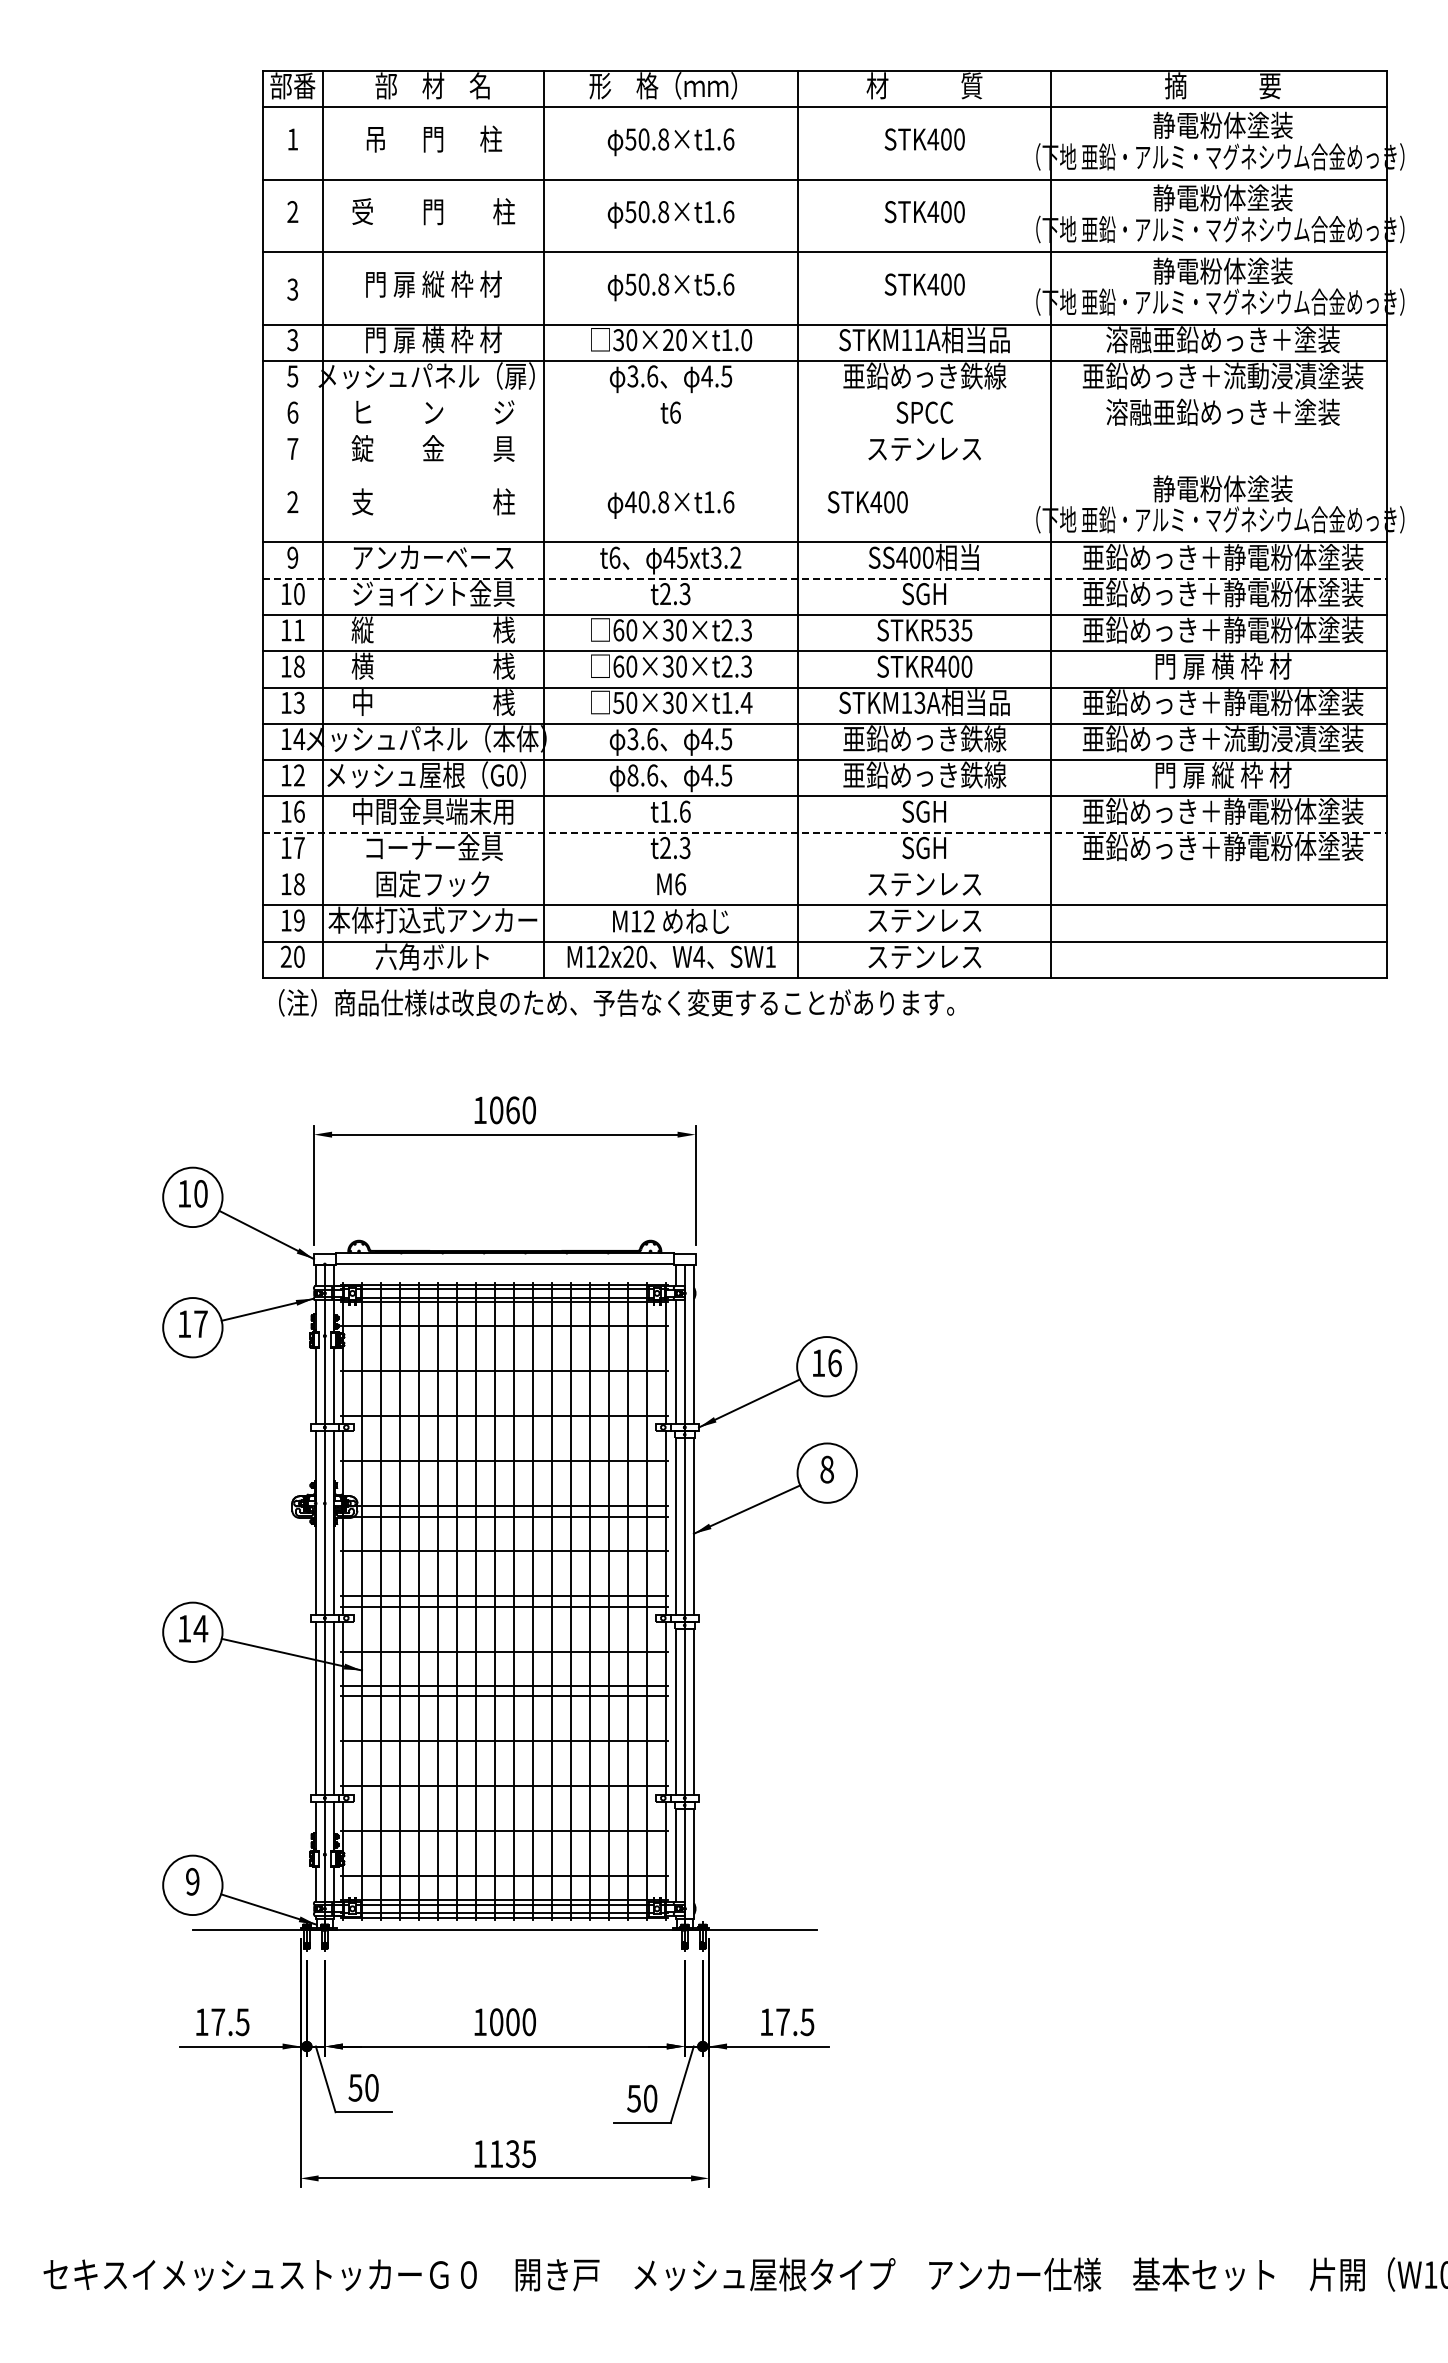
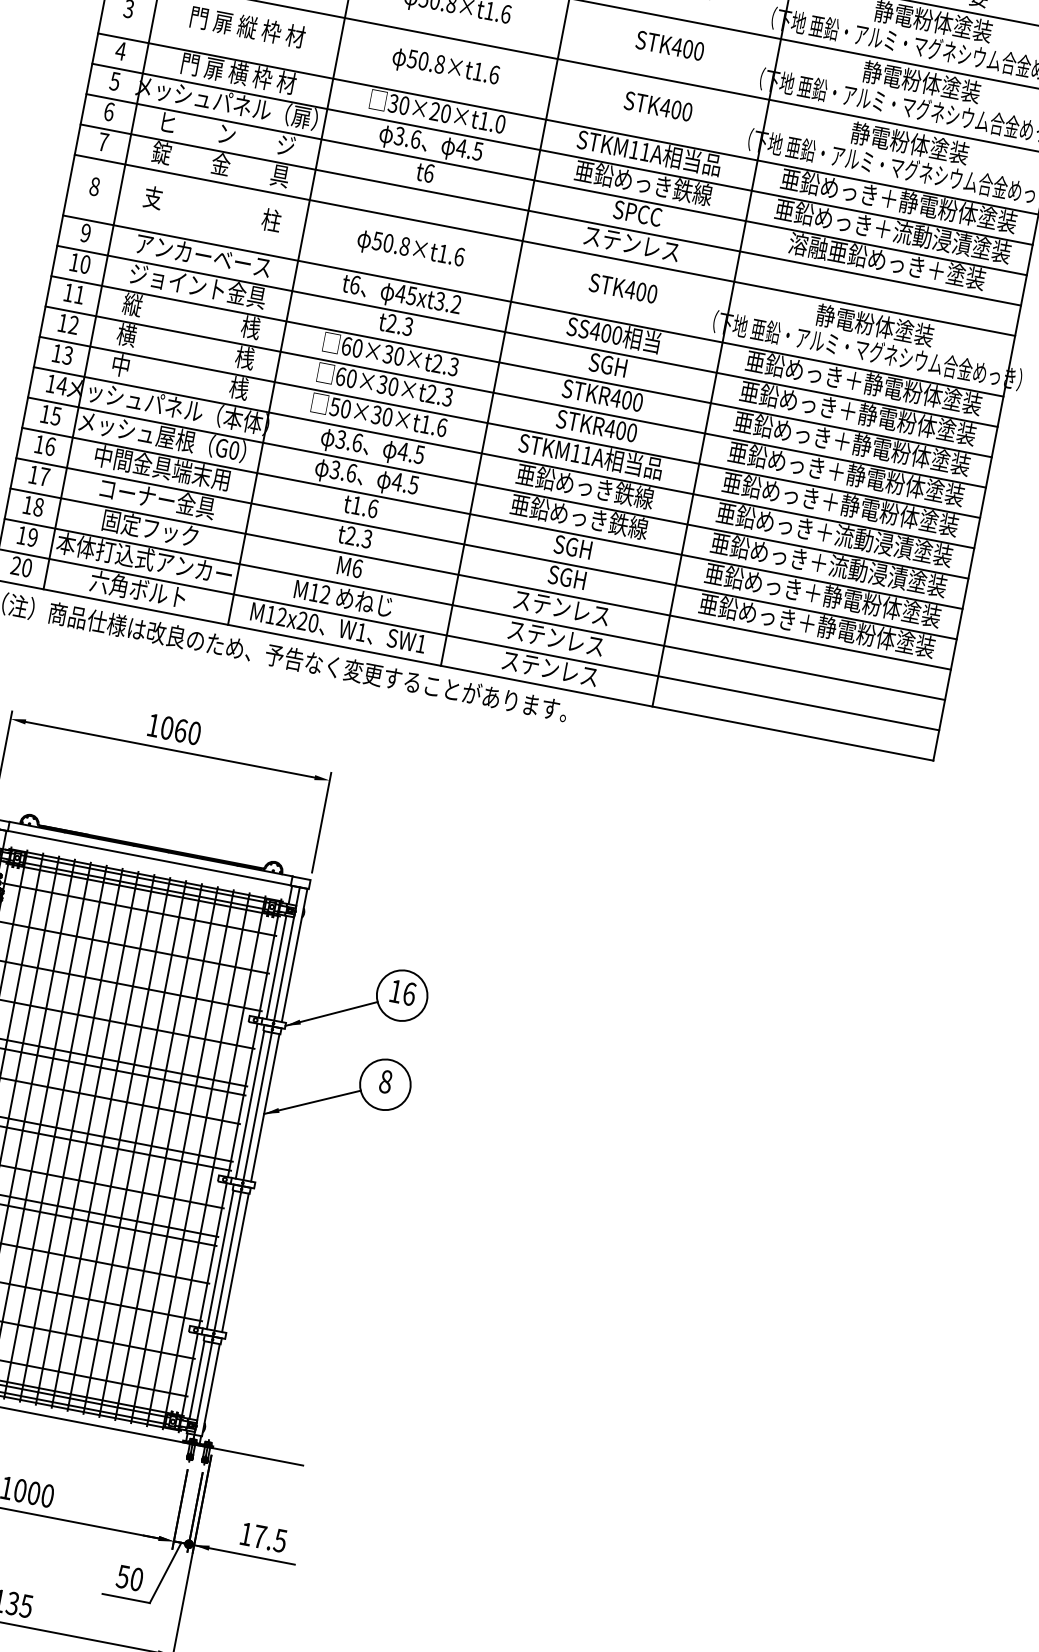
text: (708, 284) -> (477, 71), 50.8×t5.6 -> 50.8×t1.6
text: (1222, 339) -> (898, 200), 溶融亜鉛めっき＋塗装 -> 亜鉛めっき＋静電粉体塗装
text: (292, 340) -> (120, 51), 3 -> 4
line: (824, 397) -> (556, 184), added
line: (824, 433) -> (550, 214), added
line: (824, 469) -> (544, 244), added
text: (292, 502) -> (94, 186), 2 -> 8
text: (630, 502) -> (377, 241), 40.8×t1.6 -> 50.8×t1.6
text: (867, 502) -> (623, 288), moved
line: (825, 578) -> (528, 336), dashed -> solid
text: (953, 630) -> (626, 400), STKR535 -> STKR400
text: (1222, 665) -> (846, 472), 門 扉 横 枠 材 -> 亜鉛めっき＋静電粉体塗装
text: (299, 666) -> (73, 325), 18 -> 12
text: (746, 702) -> (441, 427), 50×30×t1.4 -> 50×30×t1.6
text: (919, 702) -> (586, 455), STKM13A -> STKM11A
text: (1222, 774) -> (828, 564), 門 扉 縦 枠 材 -> 亜鉛めっき＋流動浸漬塗装
text: (298, 775) -> (55, 416), 12 -> 15
text: (632, 775) -> (334, 469), 8.6 -> 3.6
line: (825, 832) -> (487, 548), dashed -> solid
line: (824, 868) -> (480, 578), added
text: (699, 956) -> (361, 632), W4 -> W1

